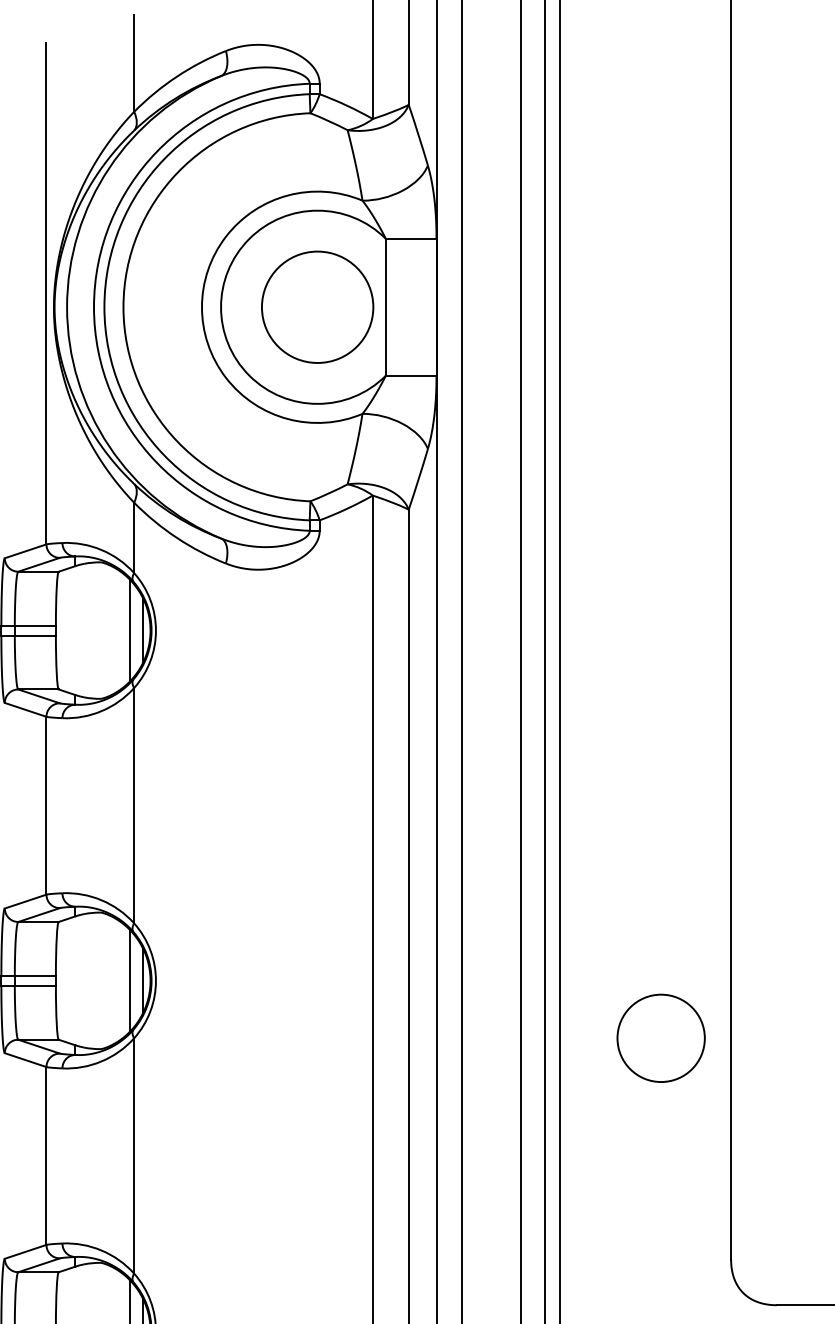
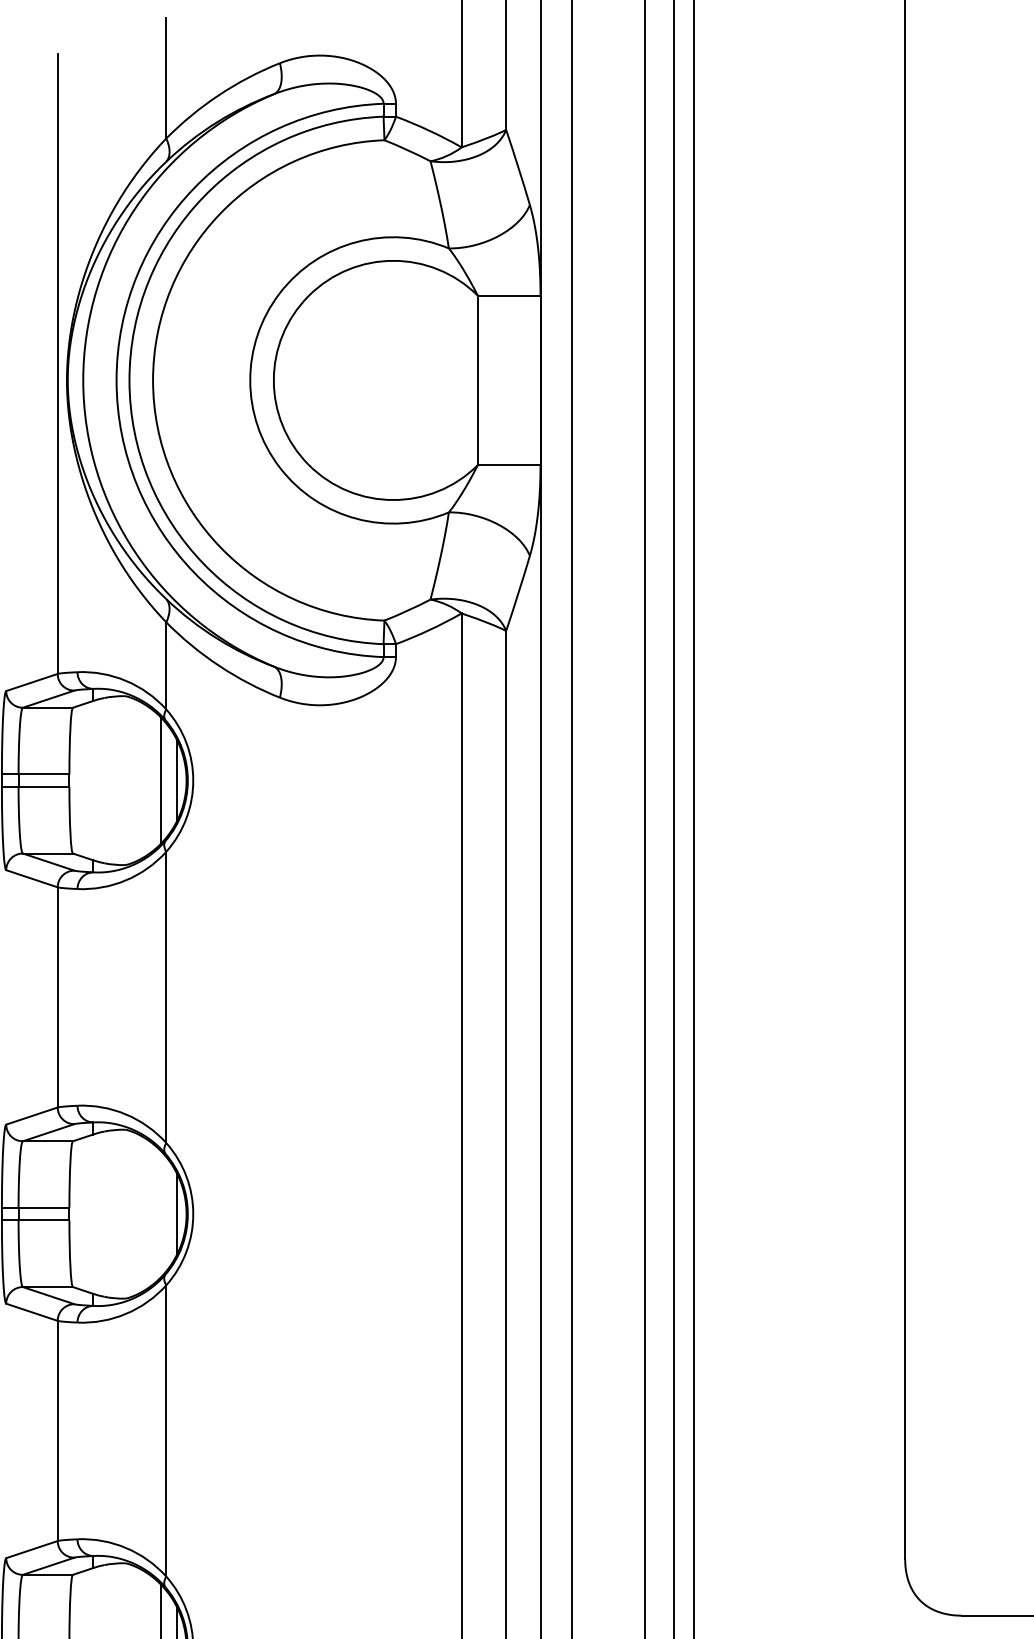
circle: (317, 306) -> (393, 379), removed
line: (129, 980) -> (160, 1213), removed
circle: (660, 1037) -> (817, 1284), removed

